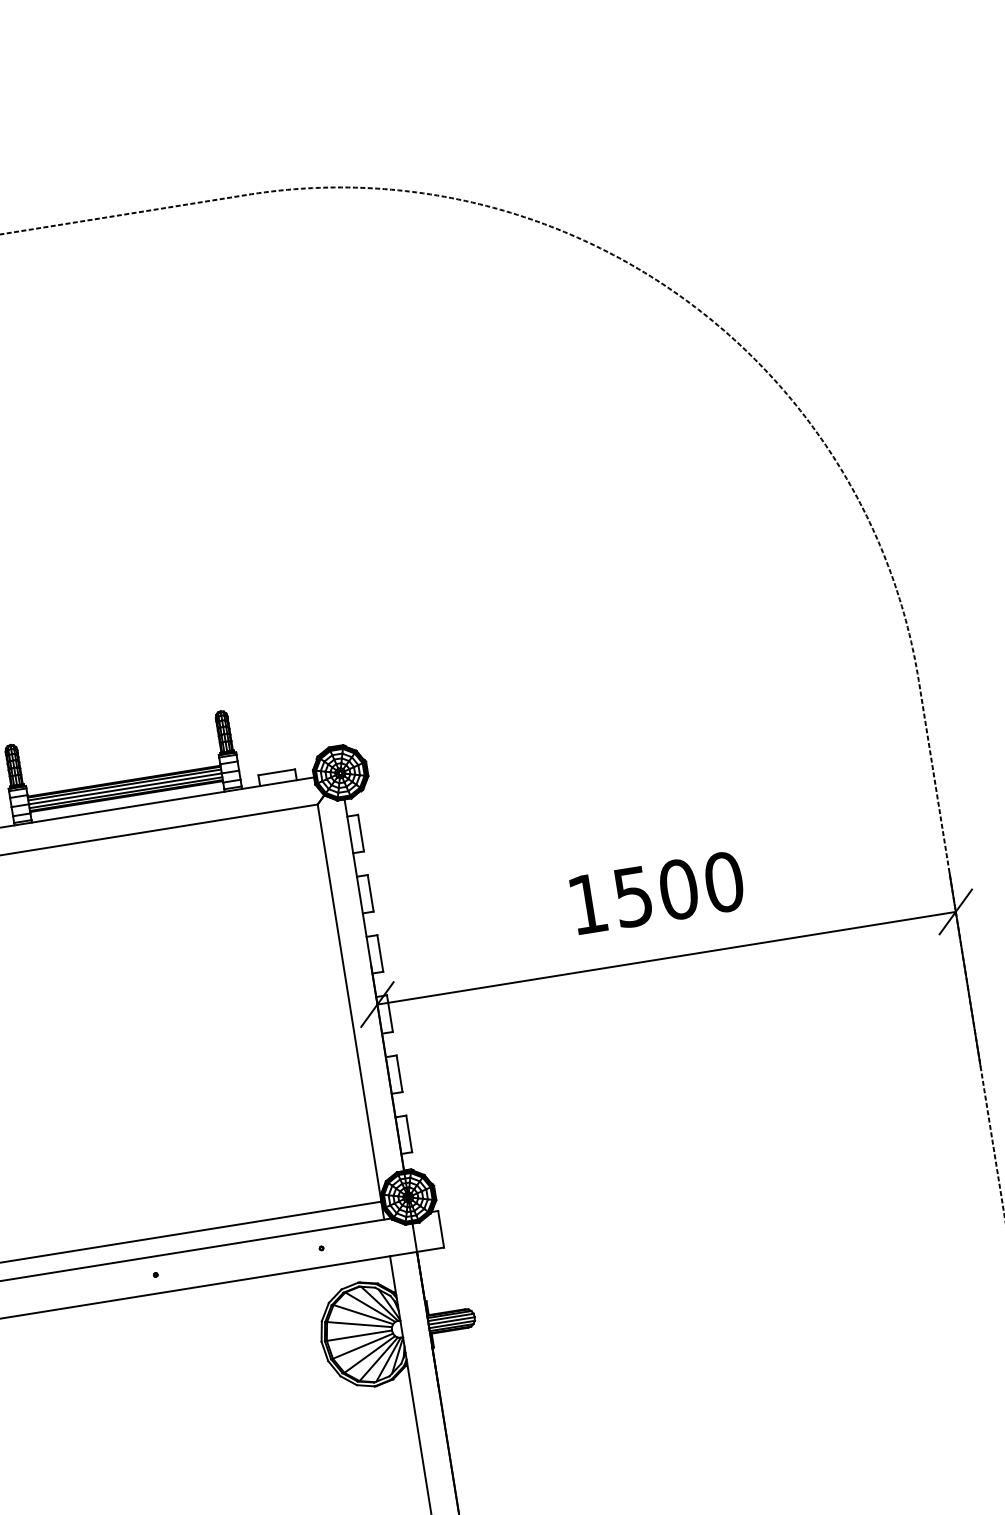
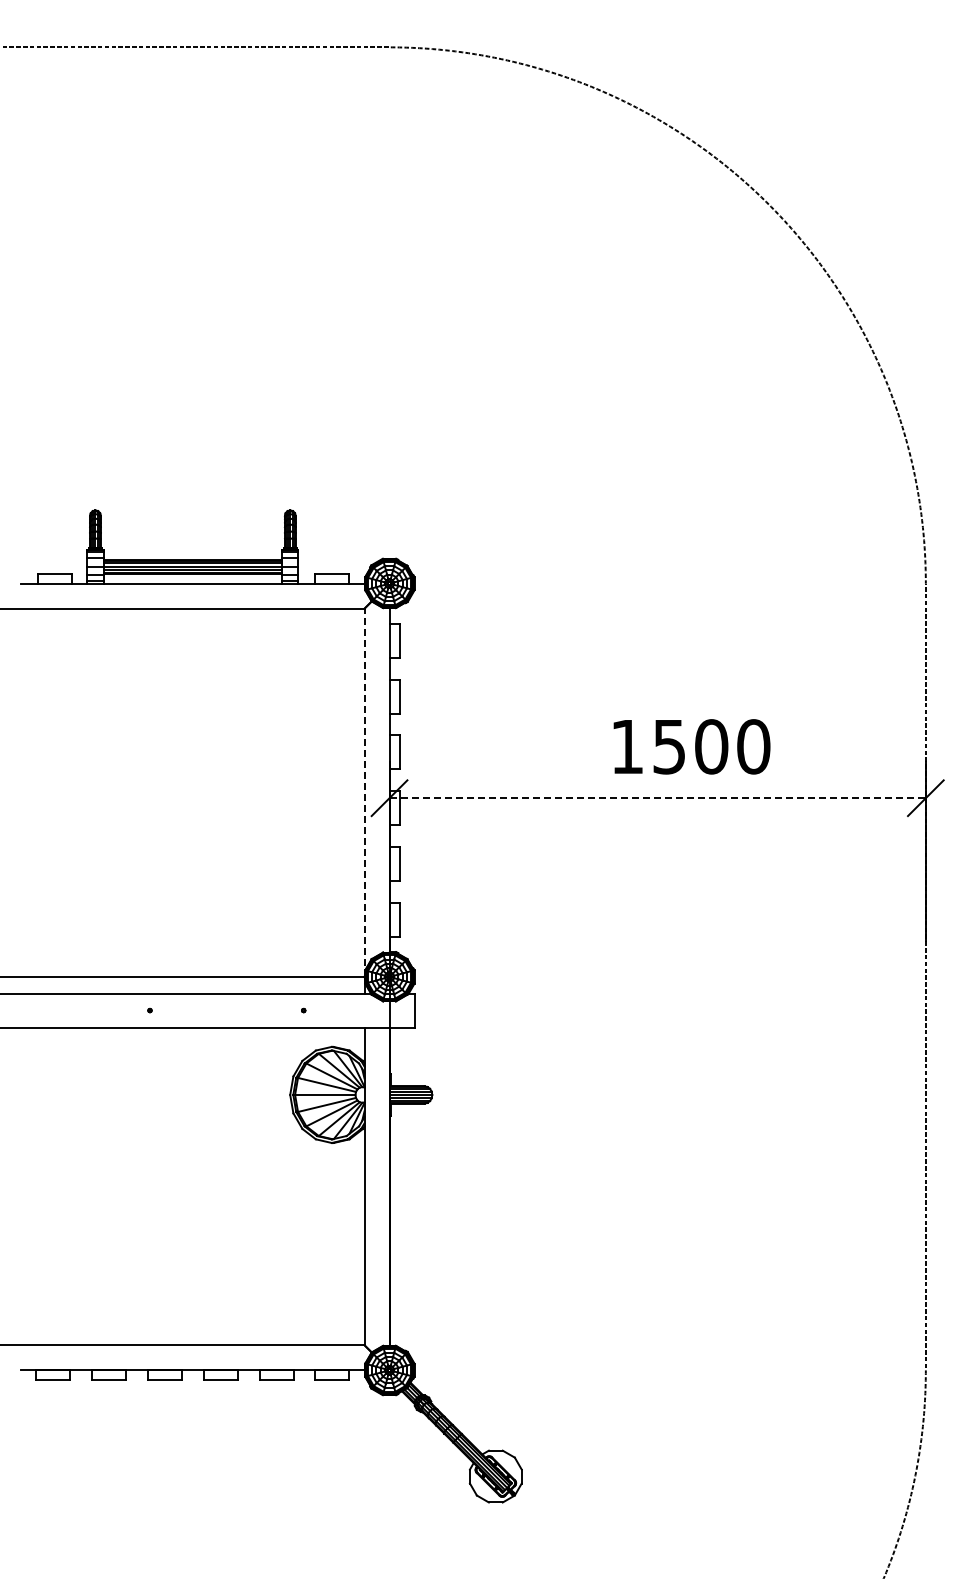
text: (657, 892) -> (691, 746), moved
line: (667, 958) -> (658, 798), solid -> dashed
line: (349, 1002) -> (364, 792), solid -> dashed

